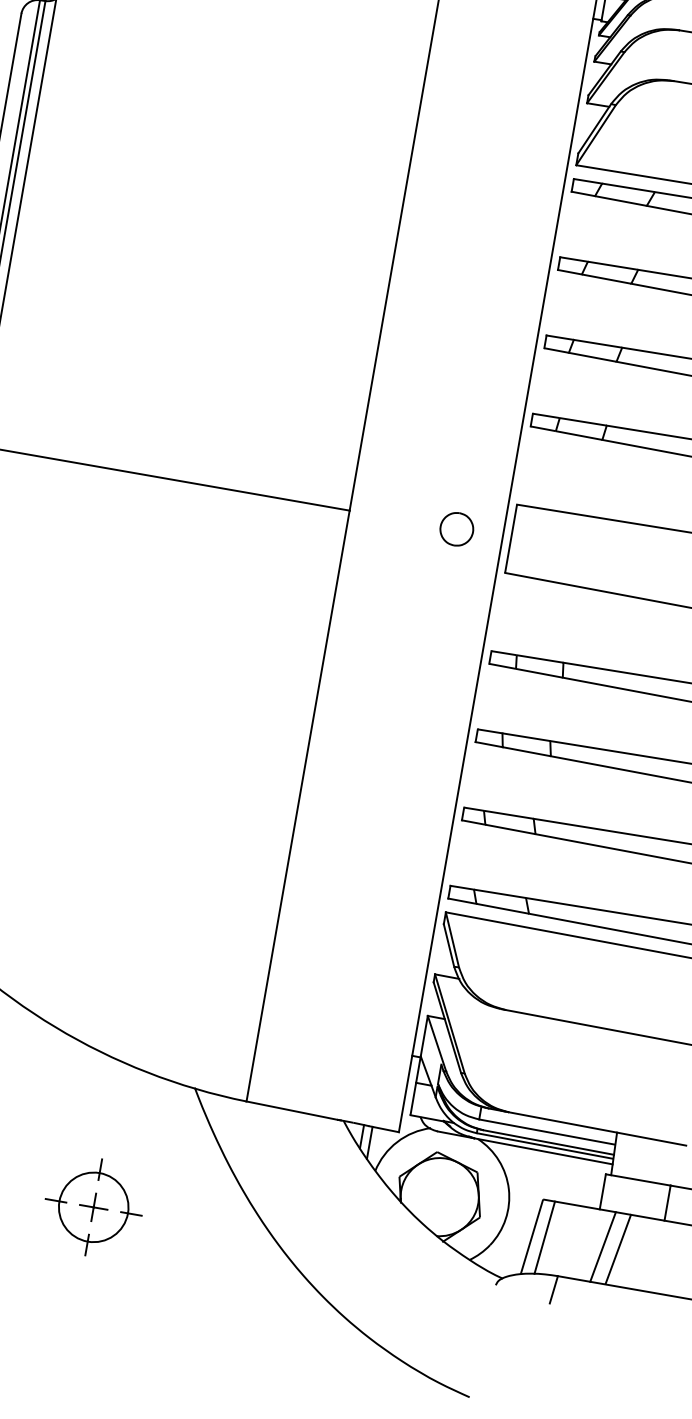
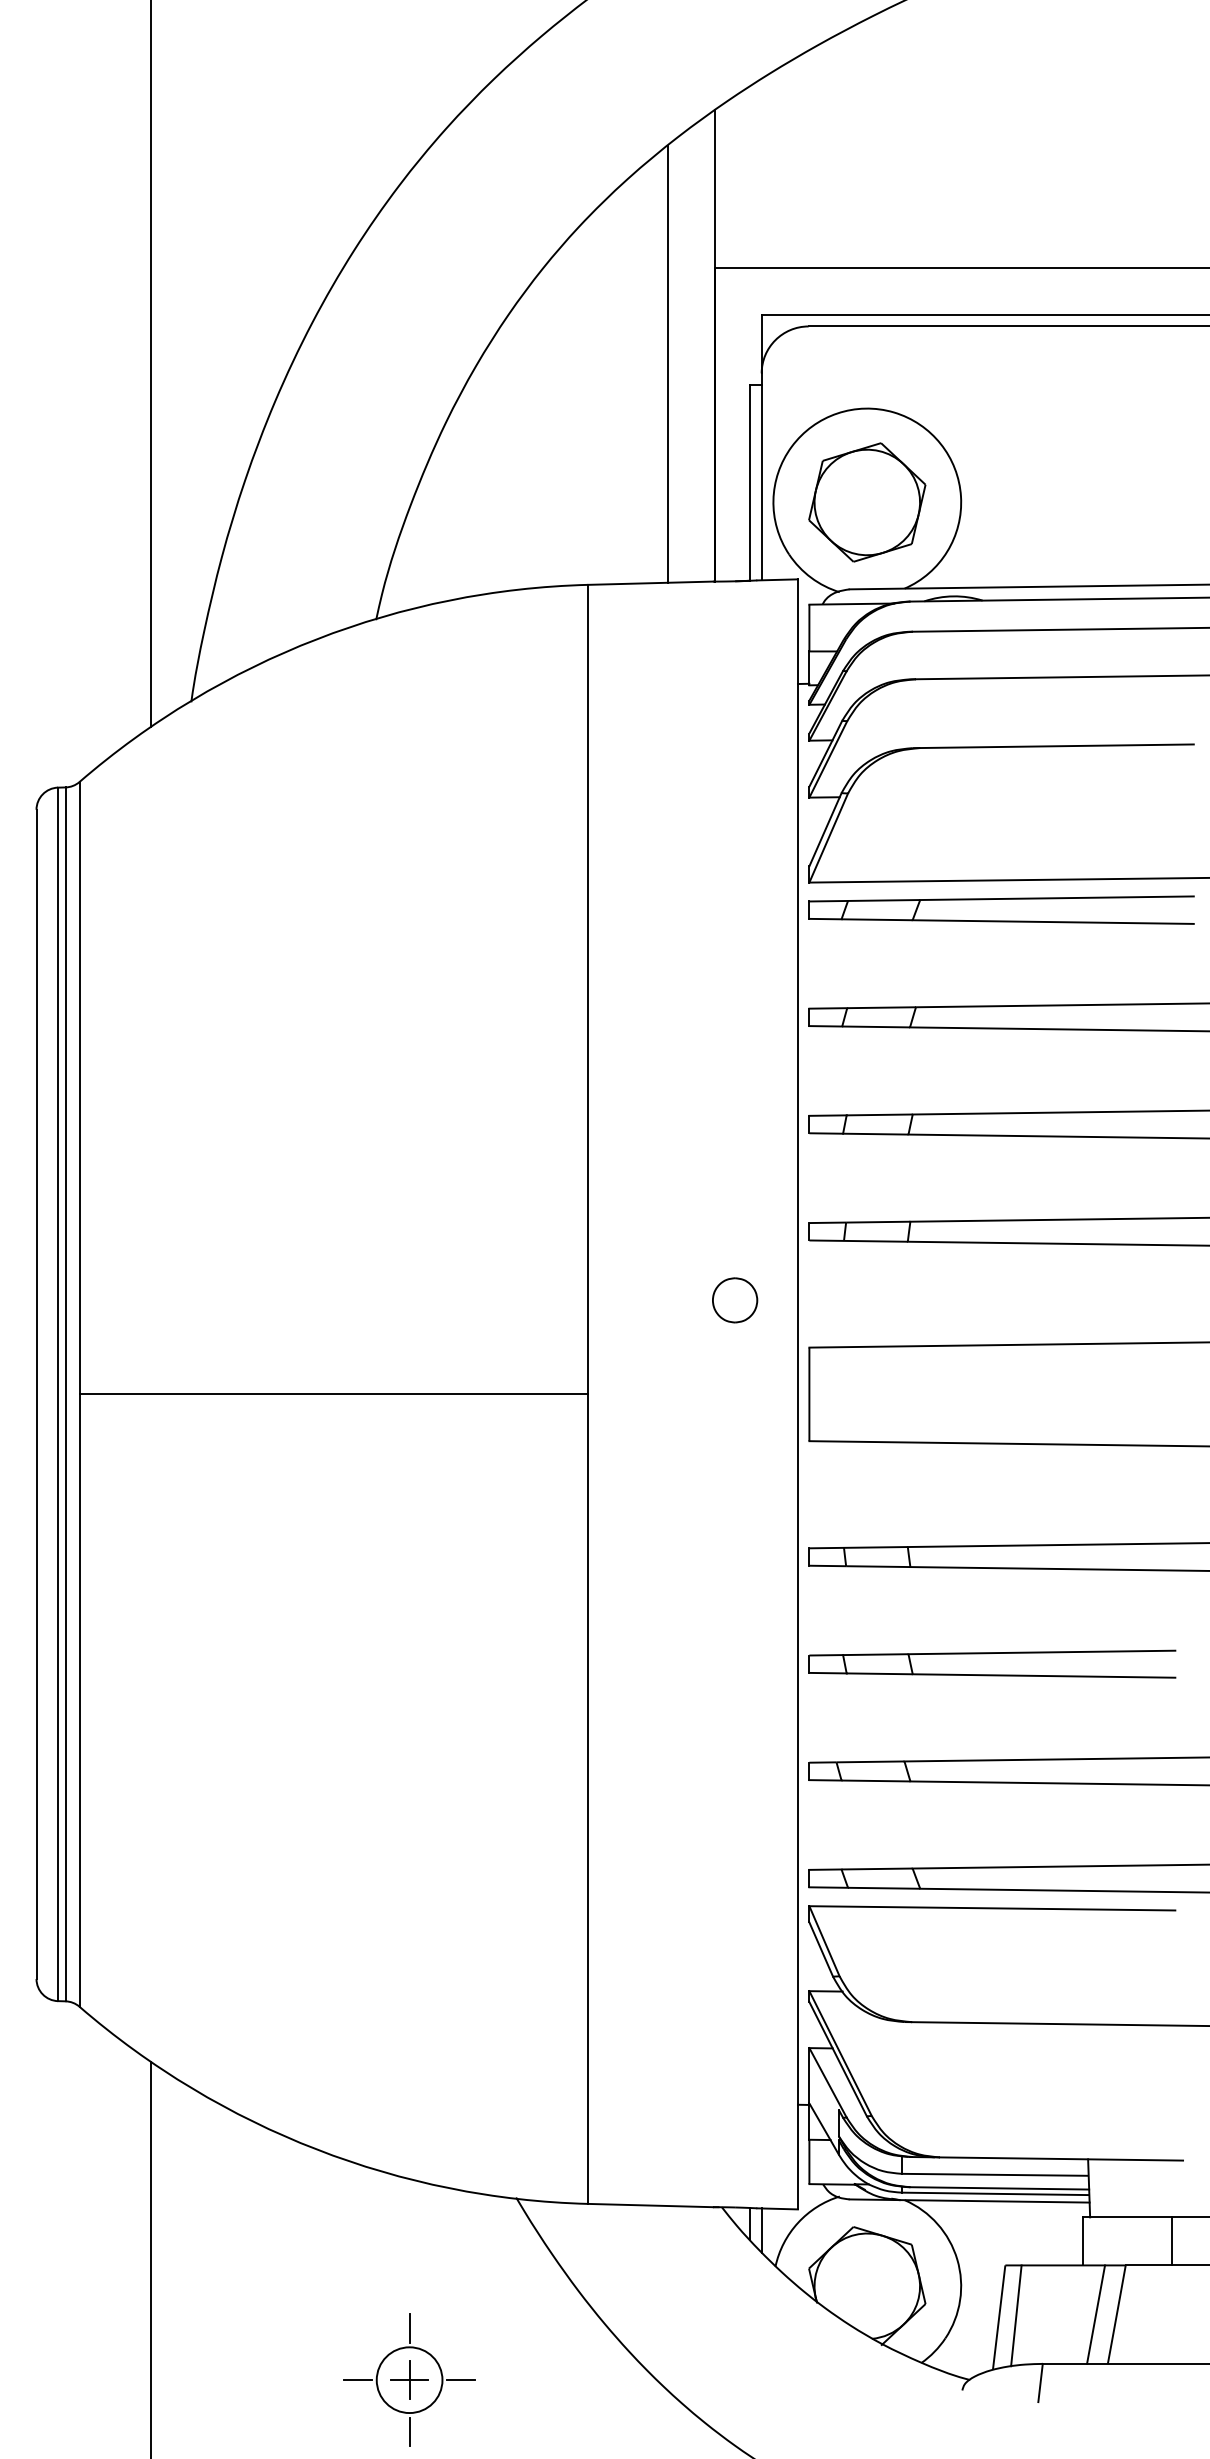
part: (457, 529) -> (735, 1300), moved
circle: (93, 1207) -> (409, 2380), size x0.7

